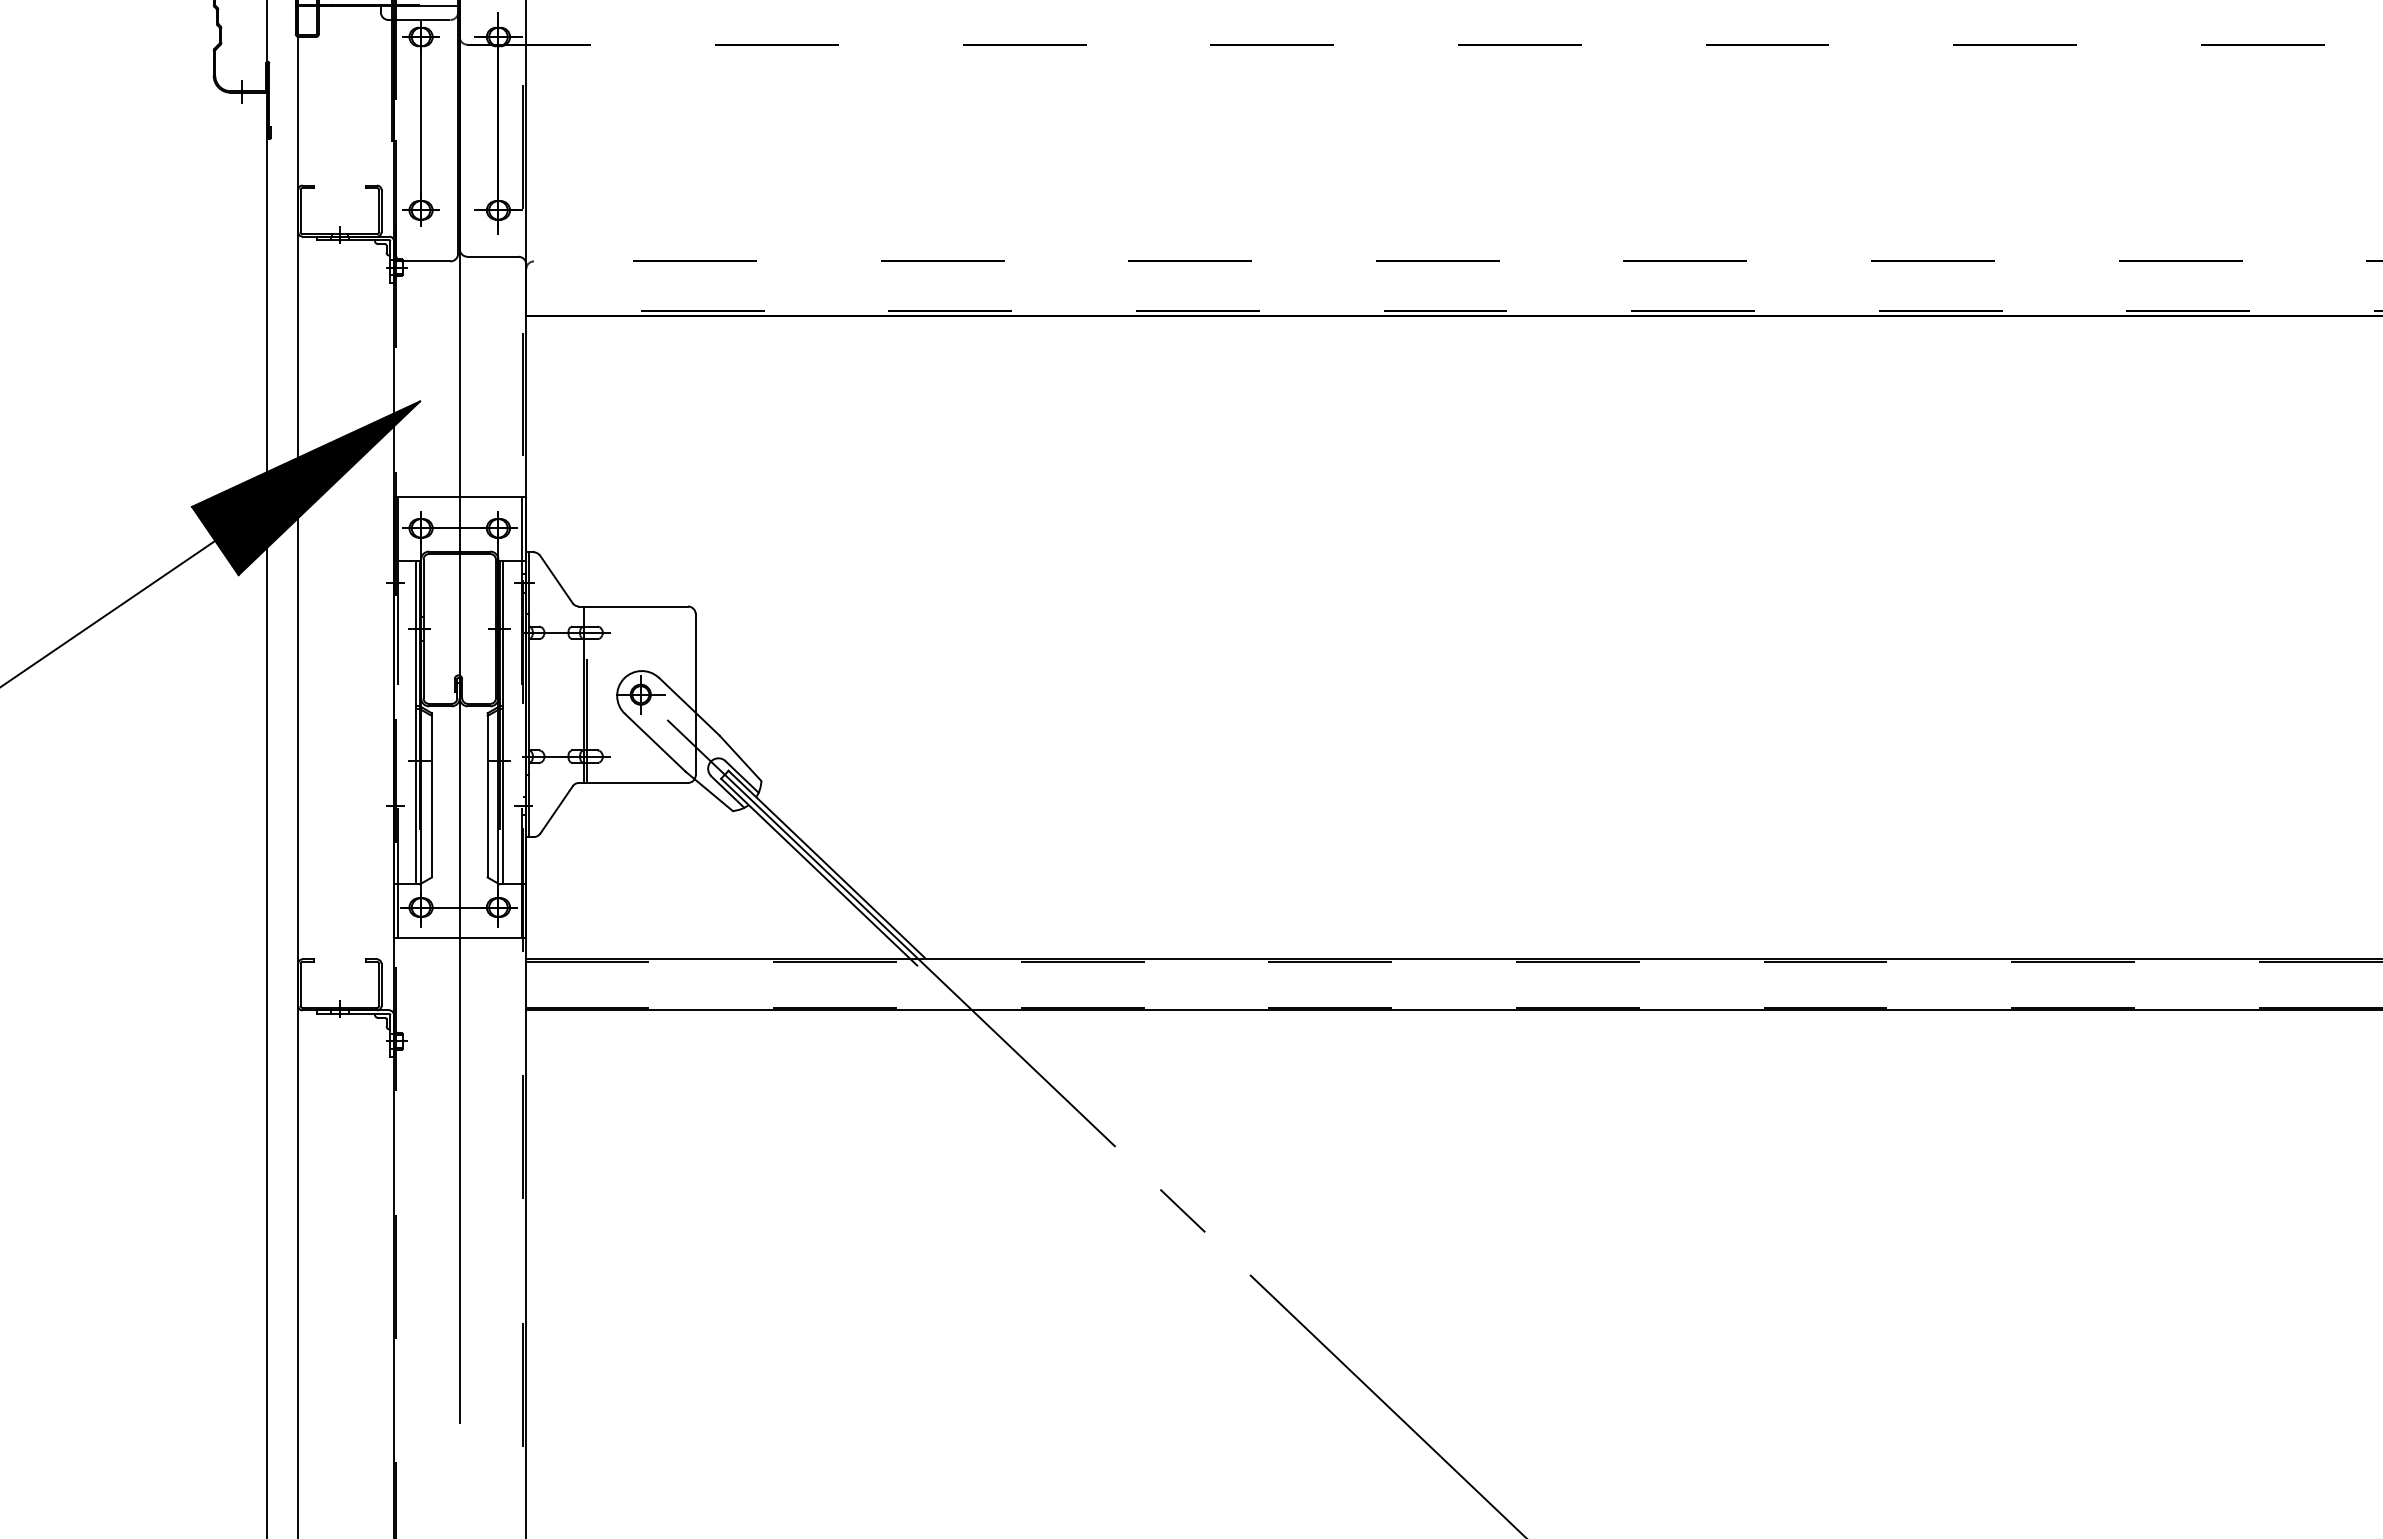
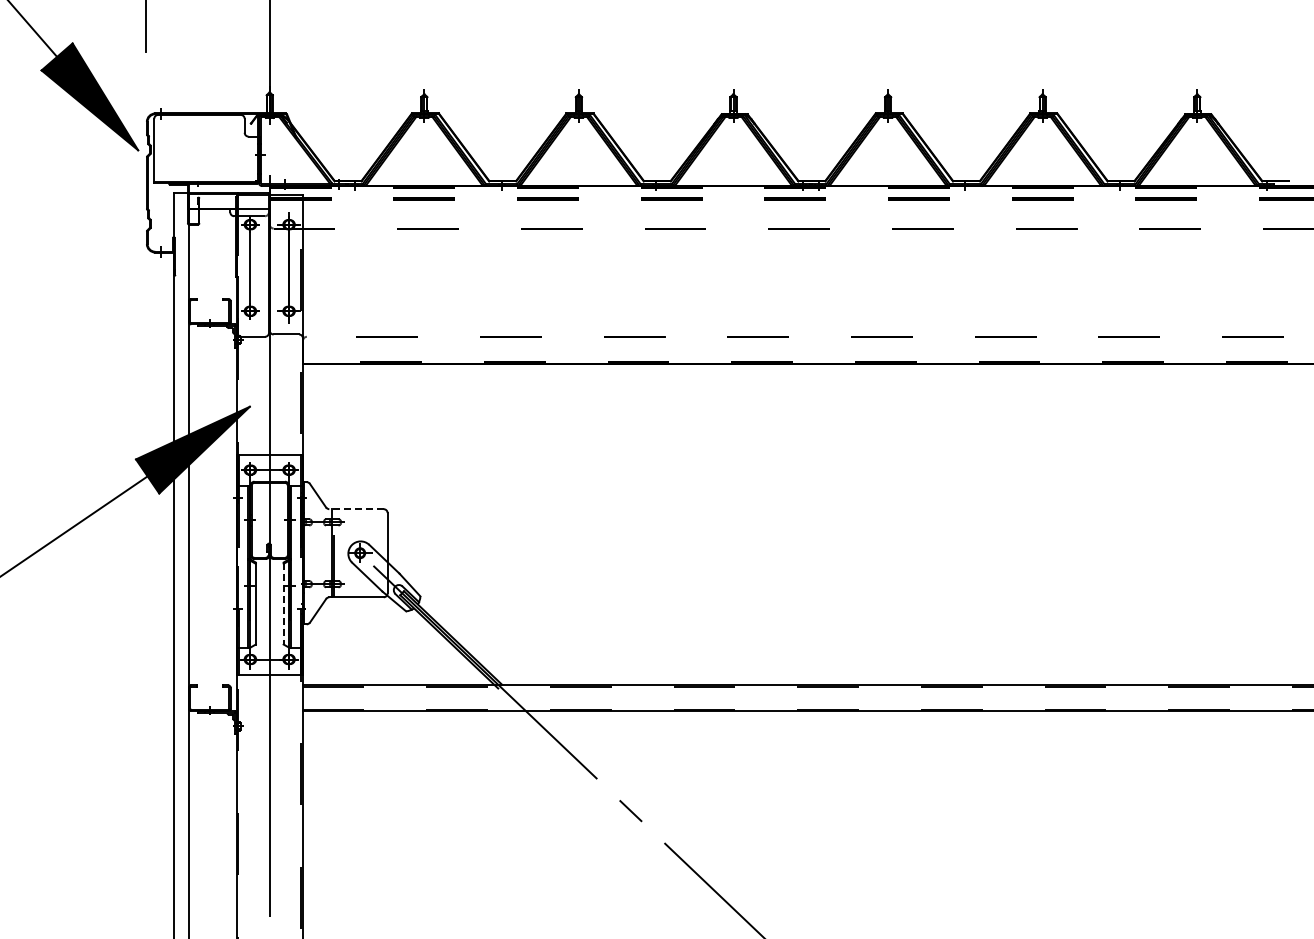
line: (633, 607) -> (356, 509), solid -> dashed
line: (487, 797) -> (283, 604), solid -> dashed

